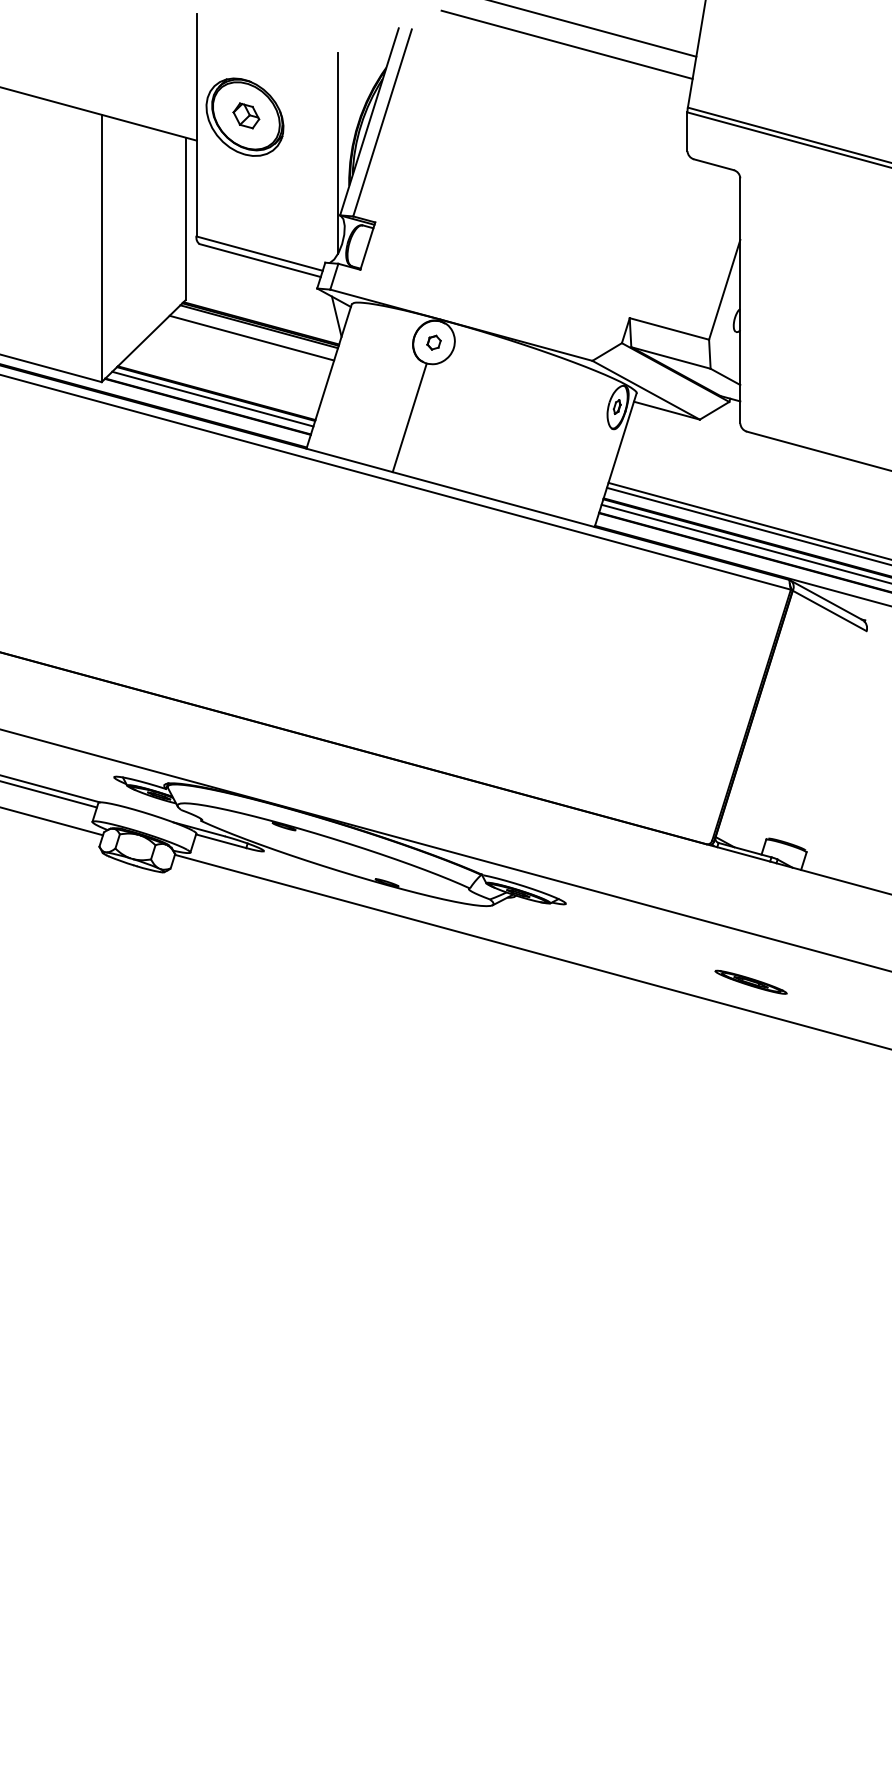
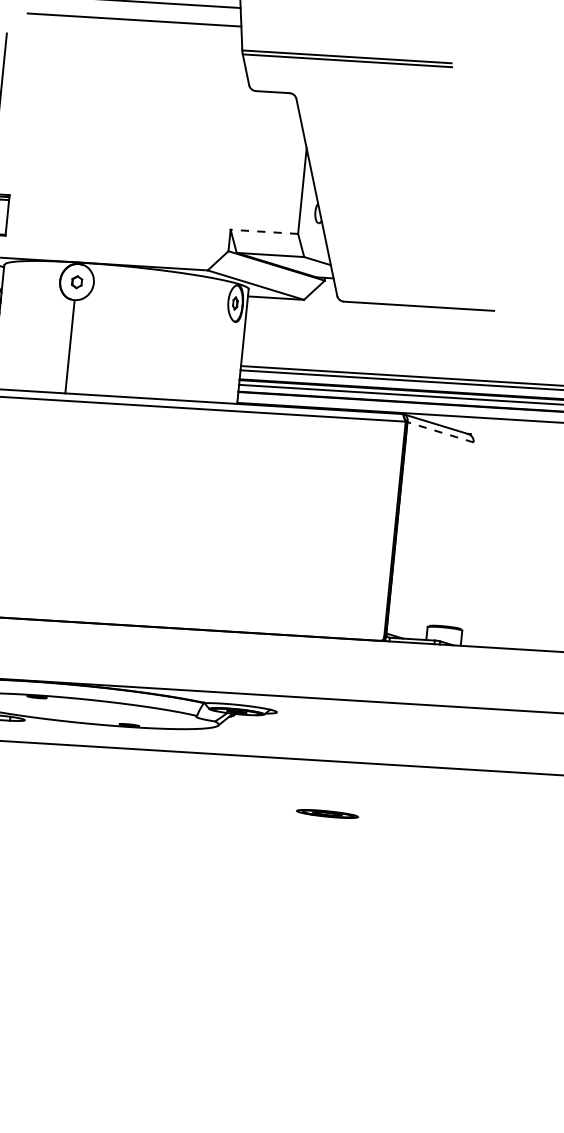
line: (668, 328) -> (263, 231), solid -> dashed
line: (829, 610) -> (440, 431), solid -> dashed
part: (750, 981) -> (326, 813), moved

